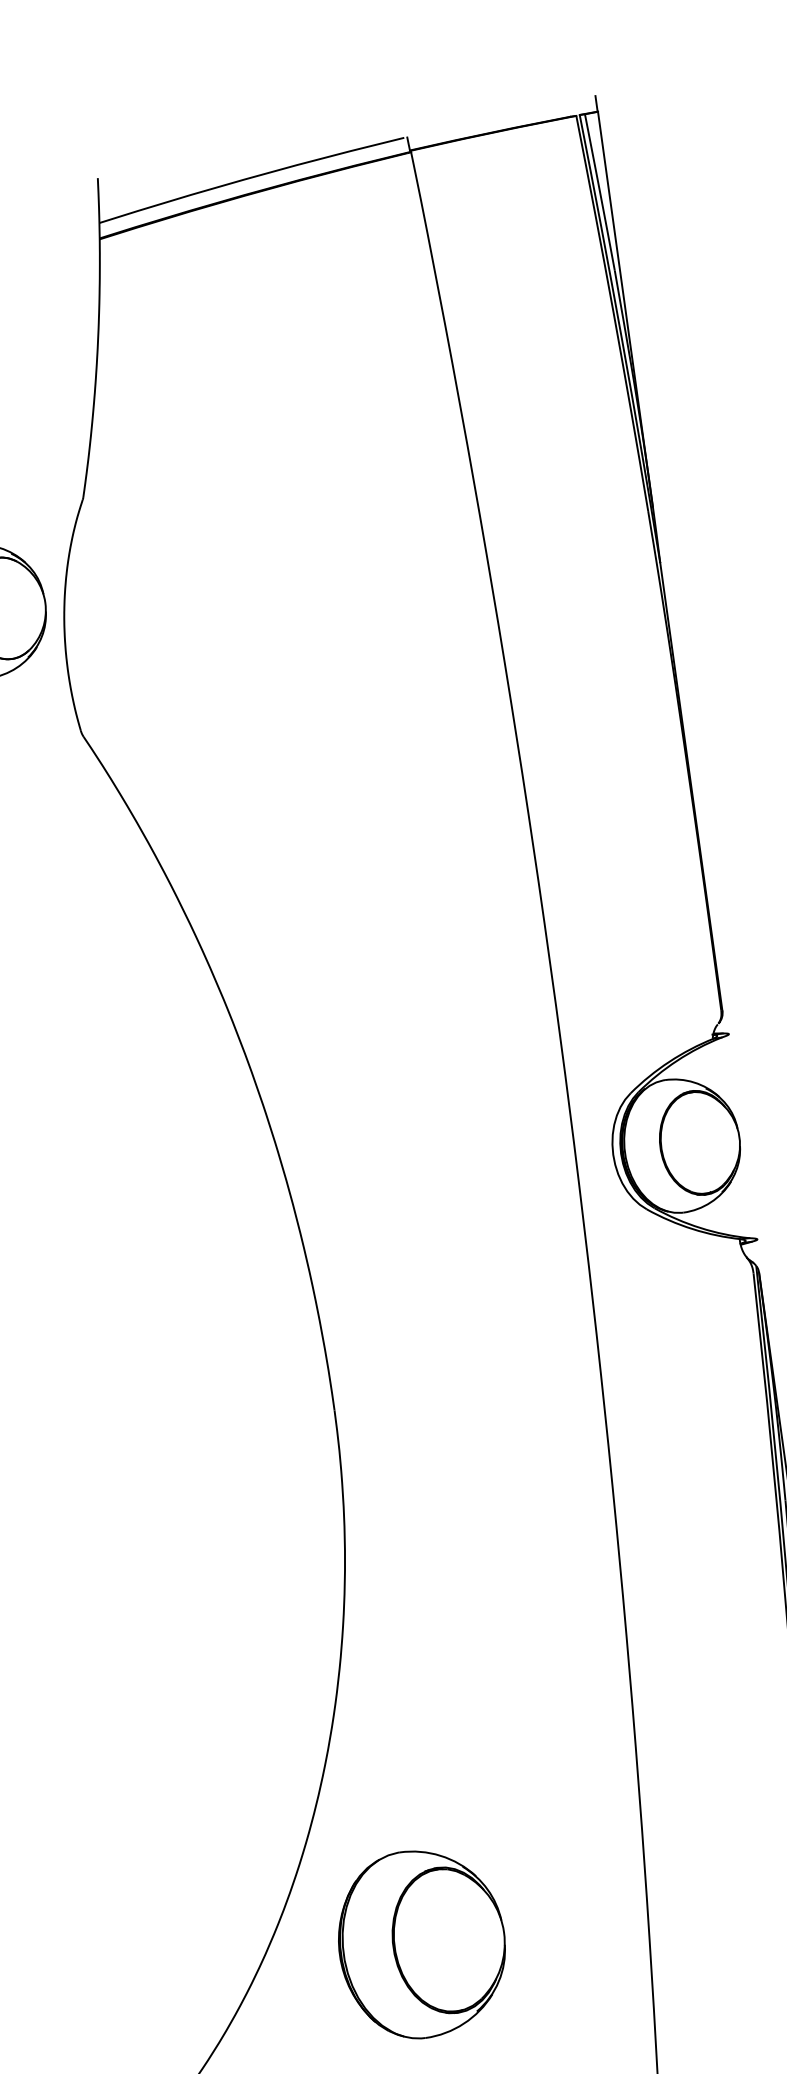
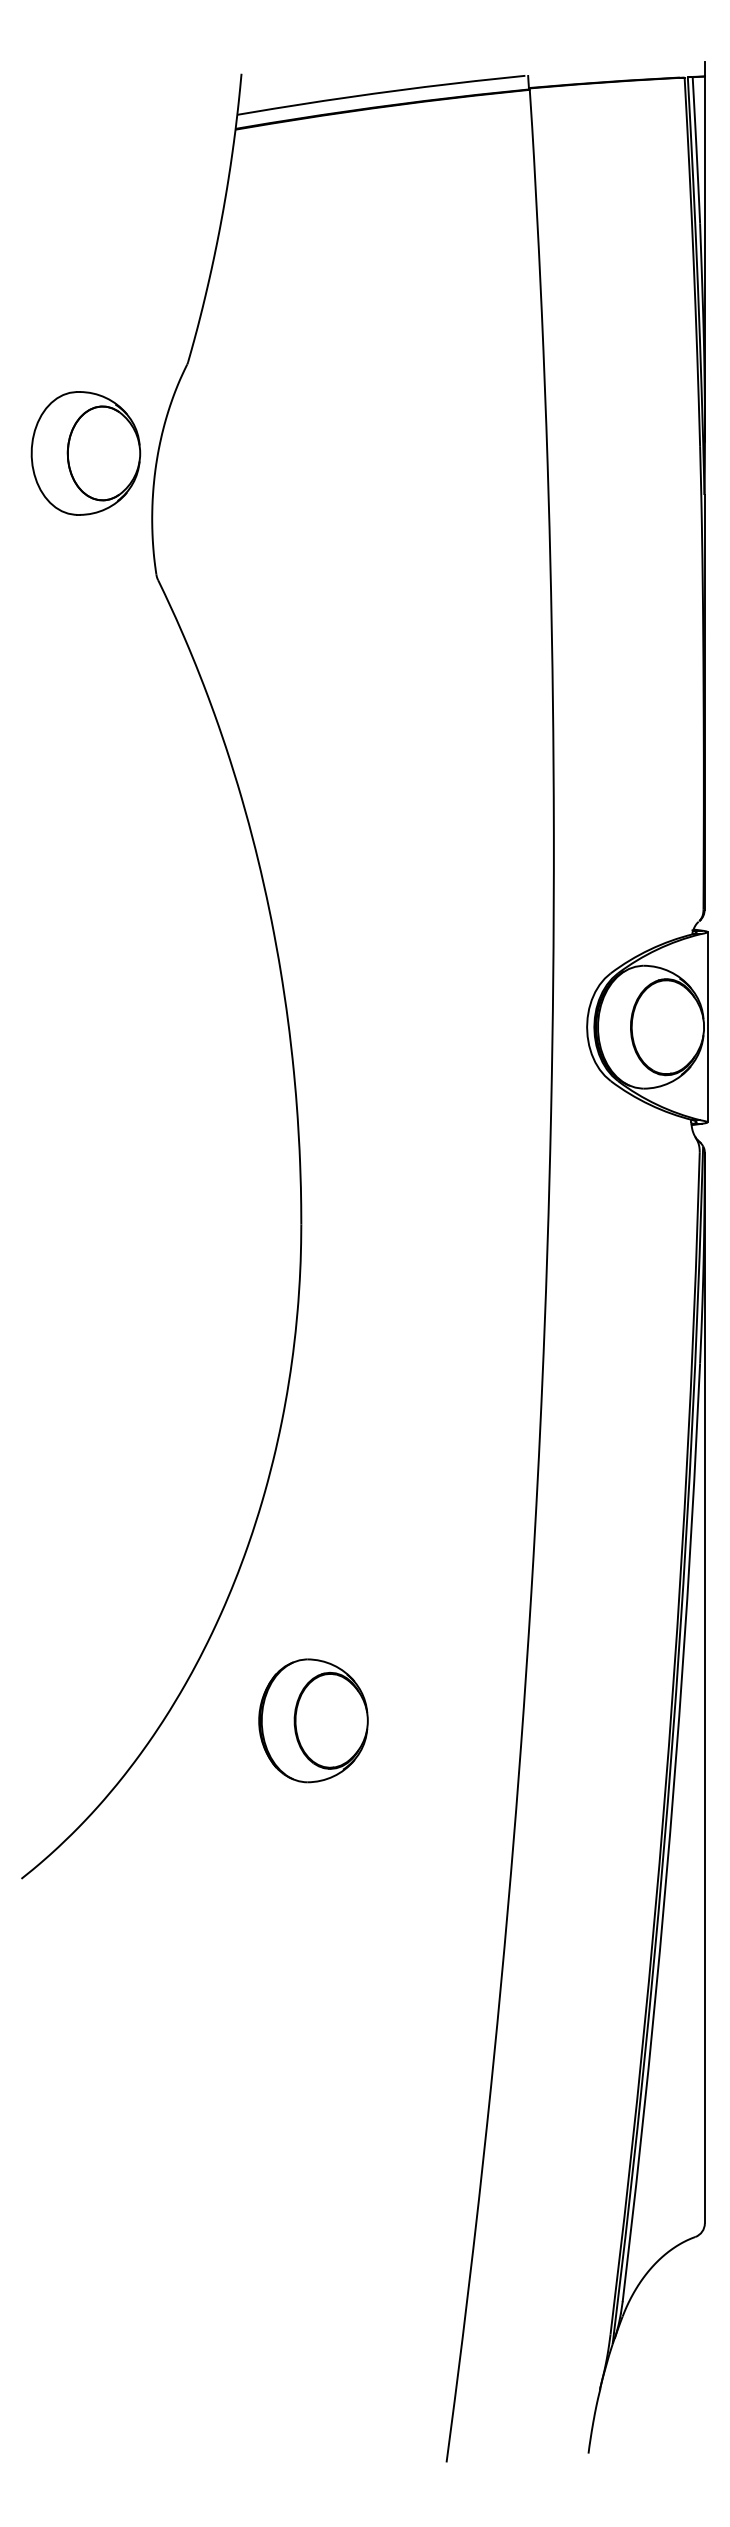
line: (743, 1137) -> (707, 1027), added
part: (421, 1943) -> (313, 1720), size x0.71

